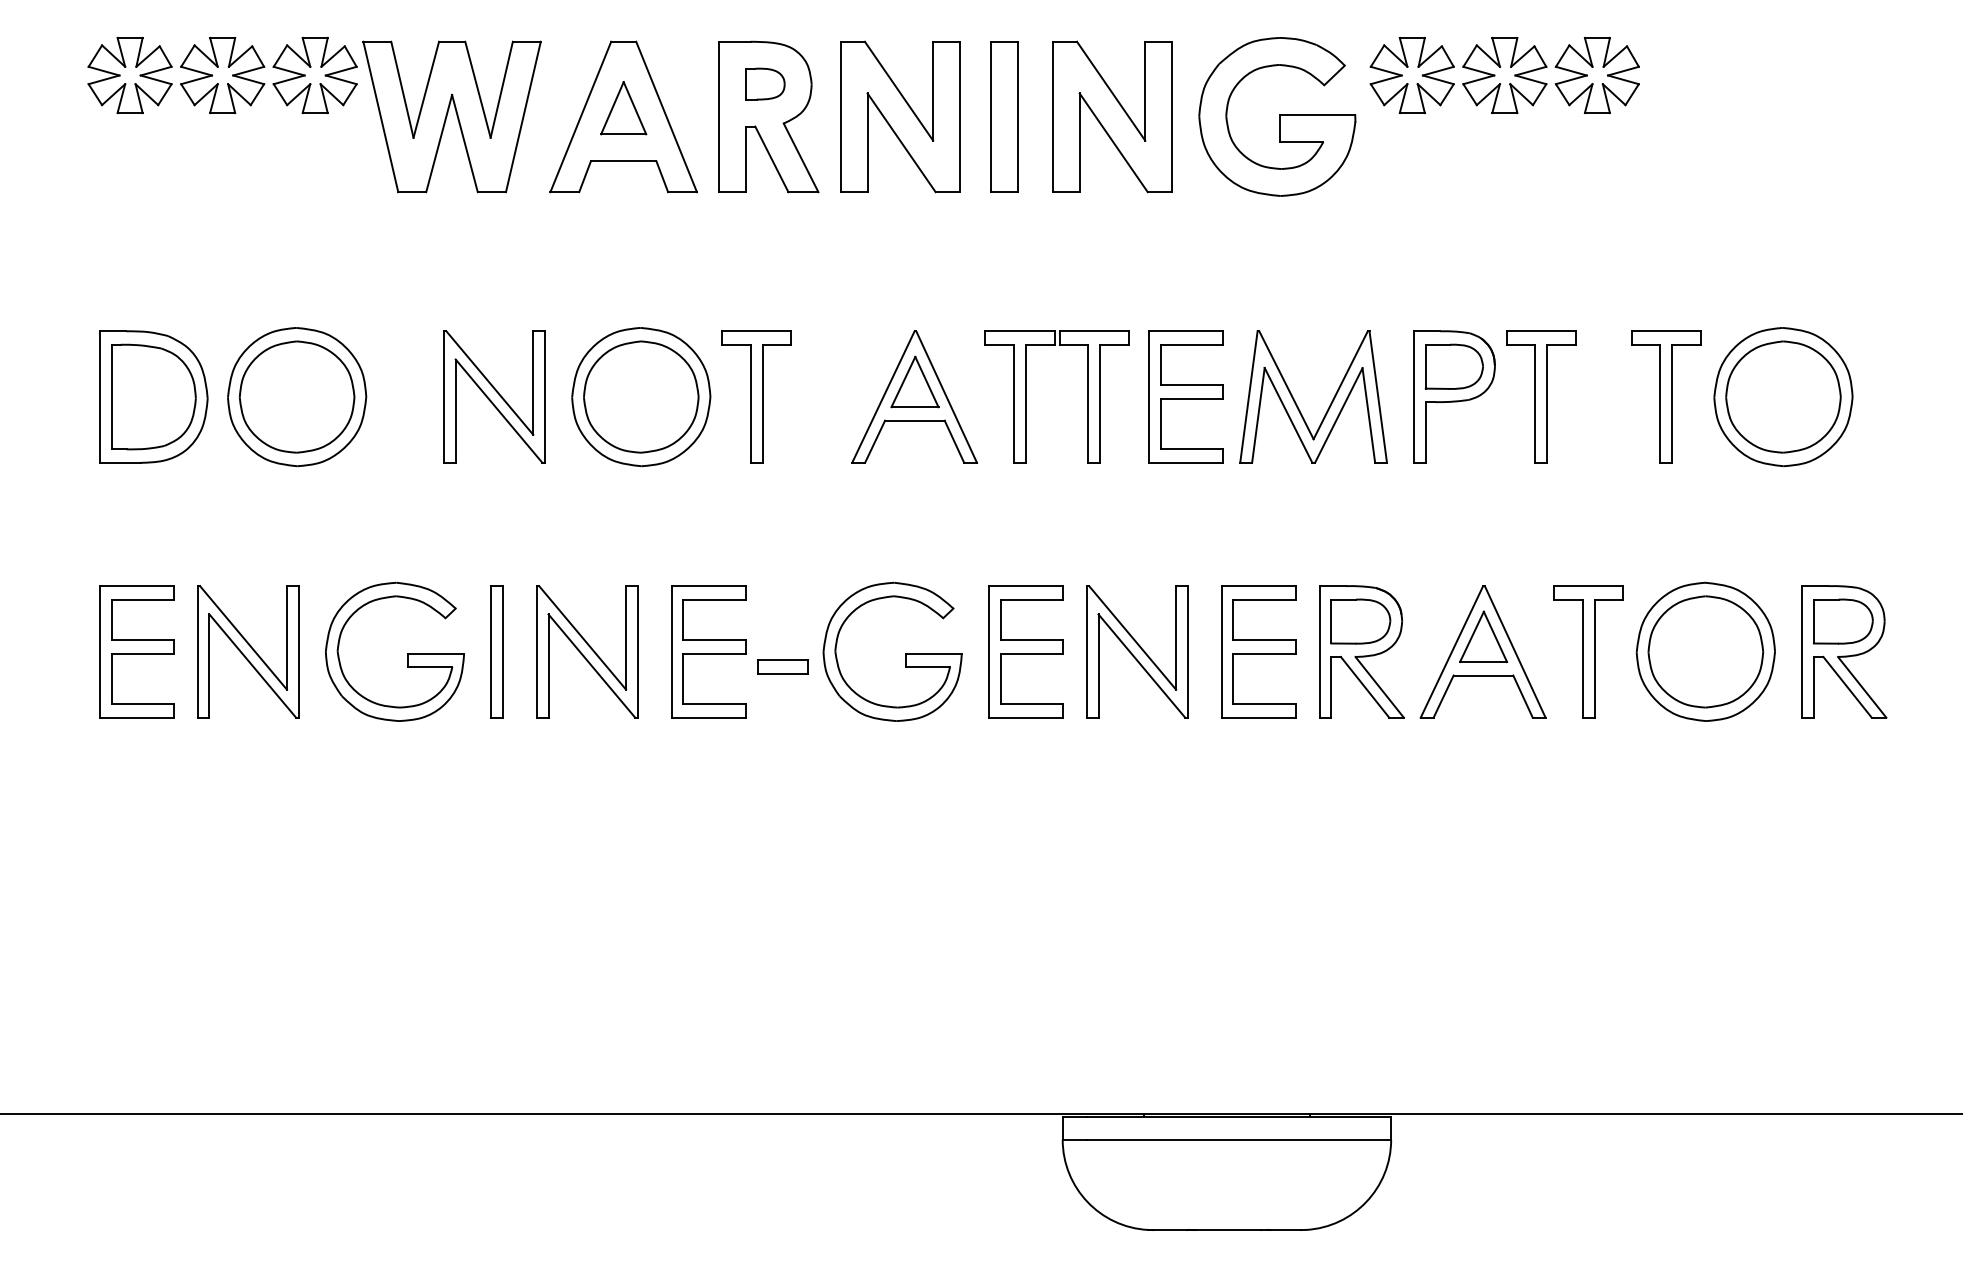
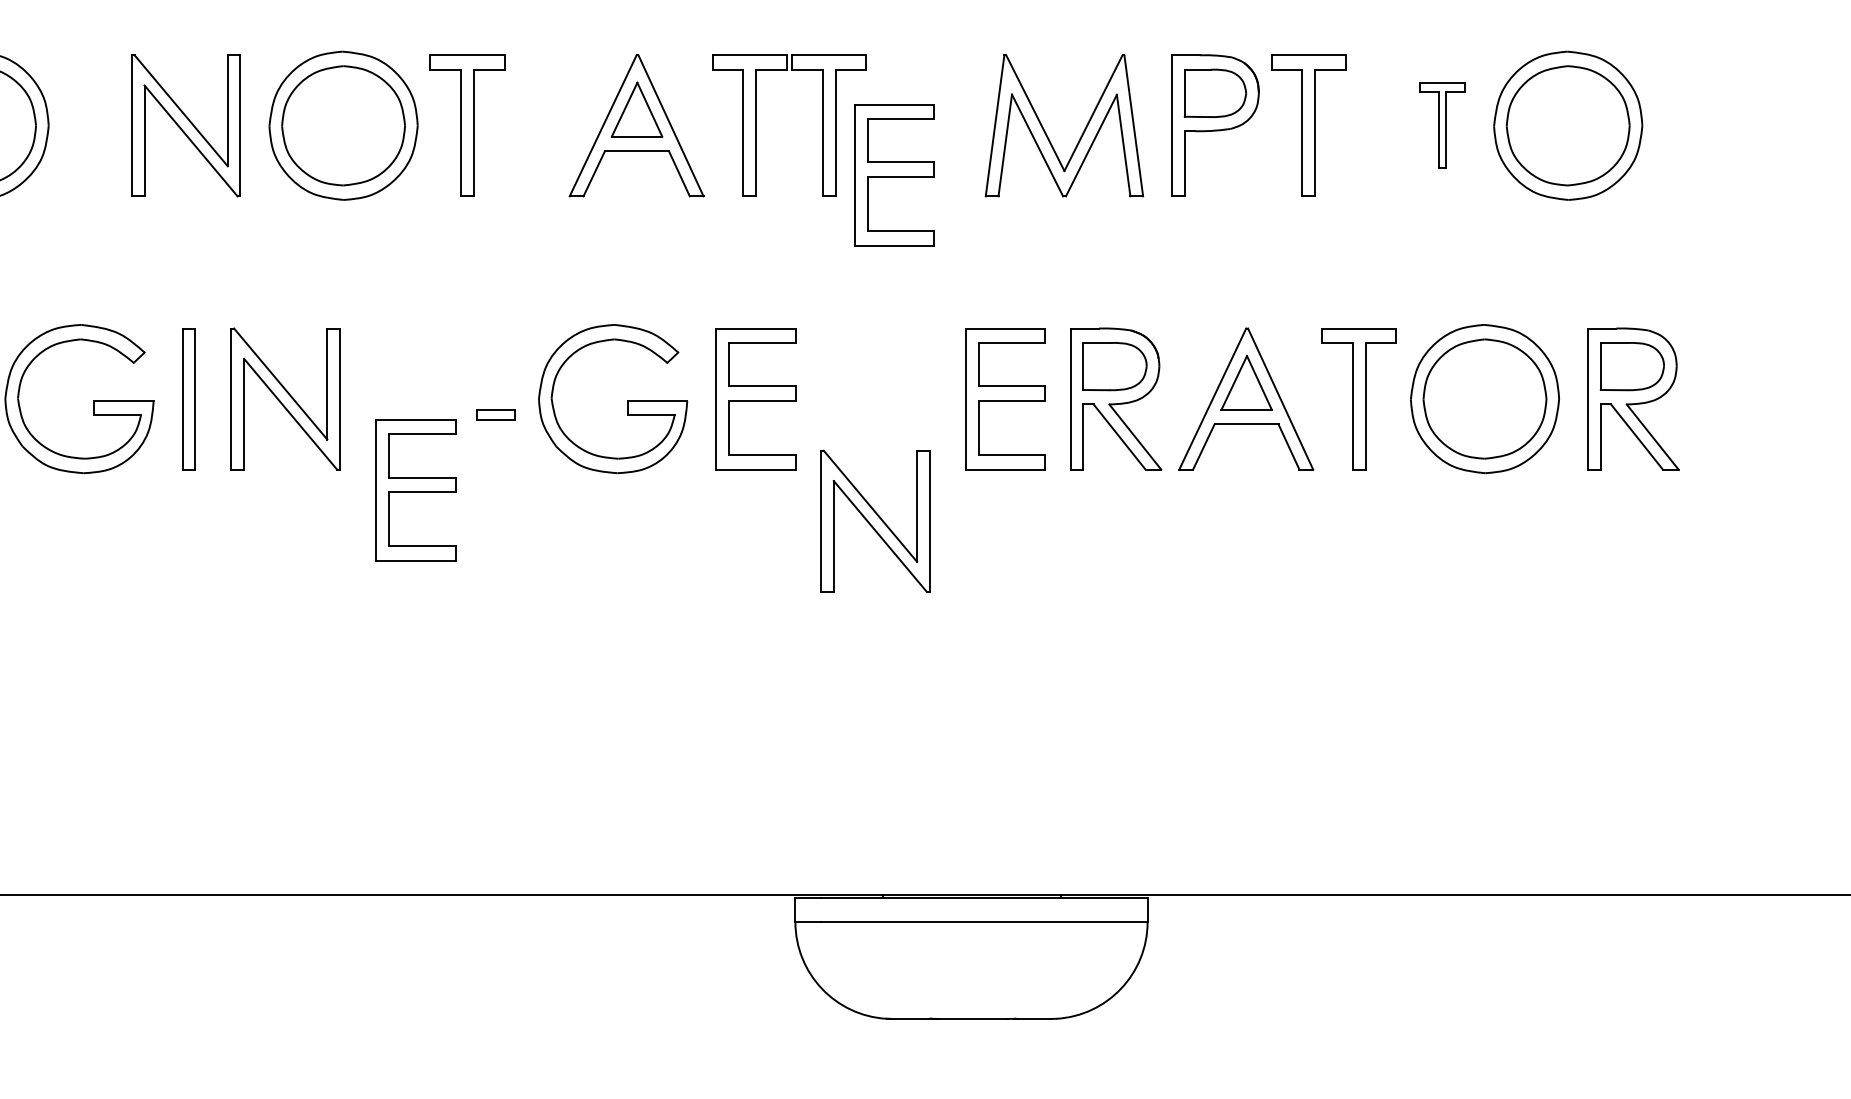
part: (1185, 396) -> (893, 174), moved
part: (1666, 396) -> (1442, 125), size x0.6
part: (708, 651) -> (415, 489), moved
part: (1137, 651) -> (875, 520), moved
part: (782, 666) -> (494, 414), size x0.7

